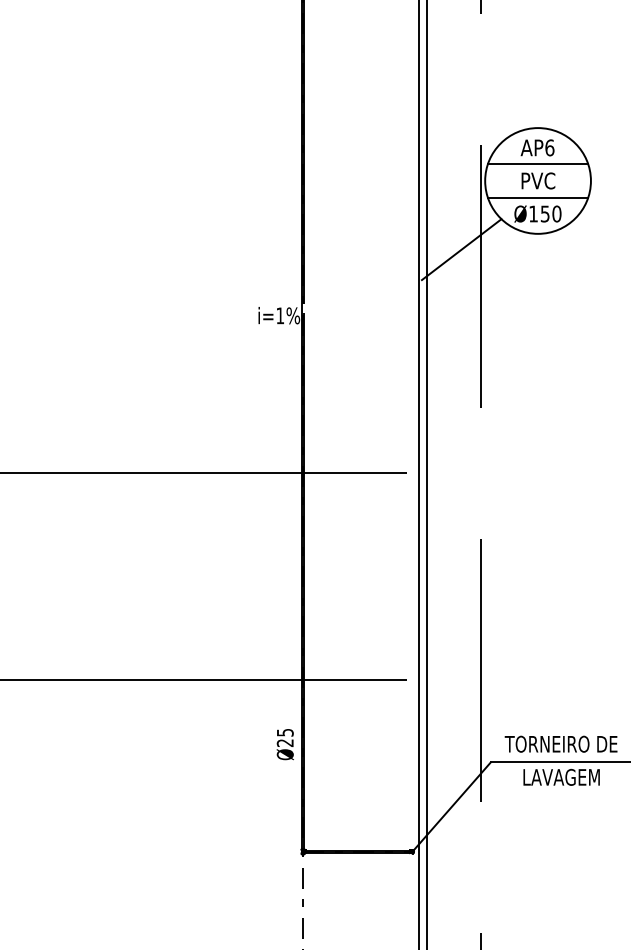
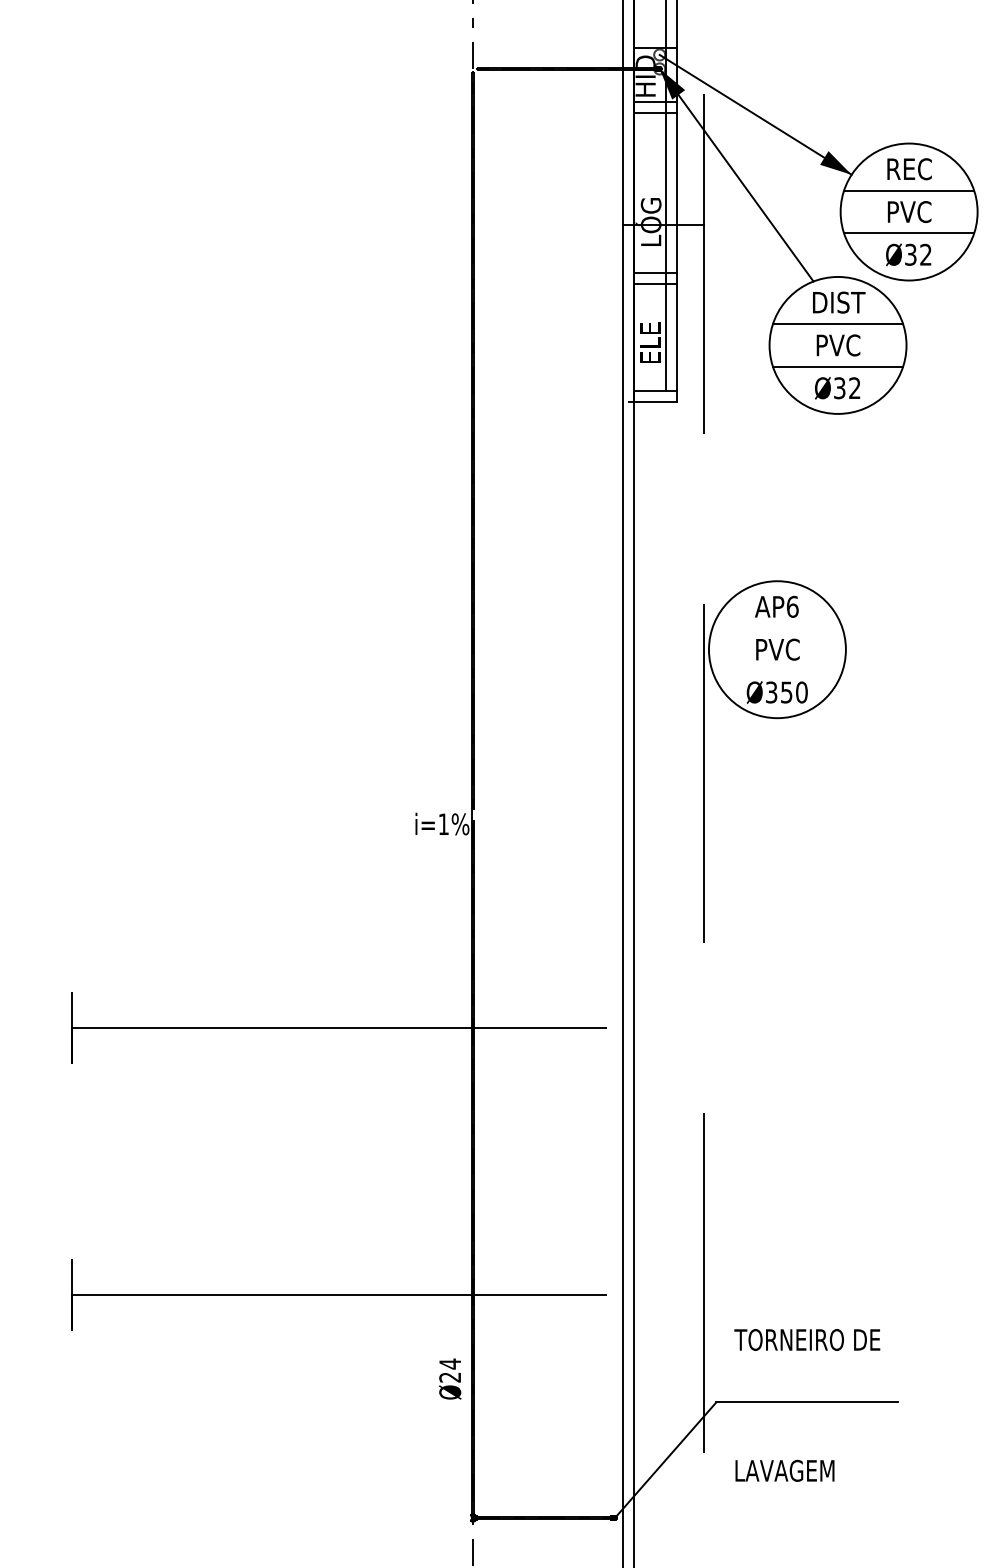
line: (538, 164) -> (777, 628), removed
line: (538, 197) -> (777, 671), removed
text: (533, 214) -> (771, 692), Ø150 -> Ø350
line: (461, 249) -> (678, 738), removed
text: (285, 732) -> (450, 1363), Ø25 -> Ø24
text: (561, 743) -> (807, 1339), moved
text: (561, 777) -> (784, 1470), moved

